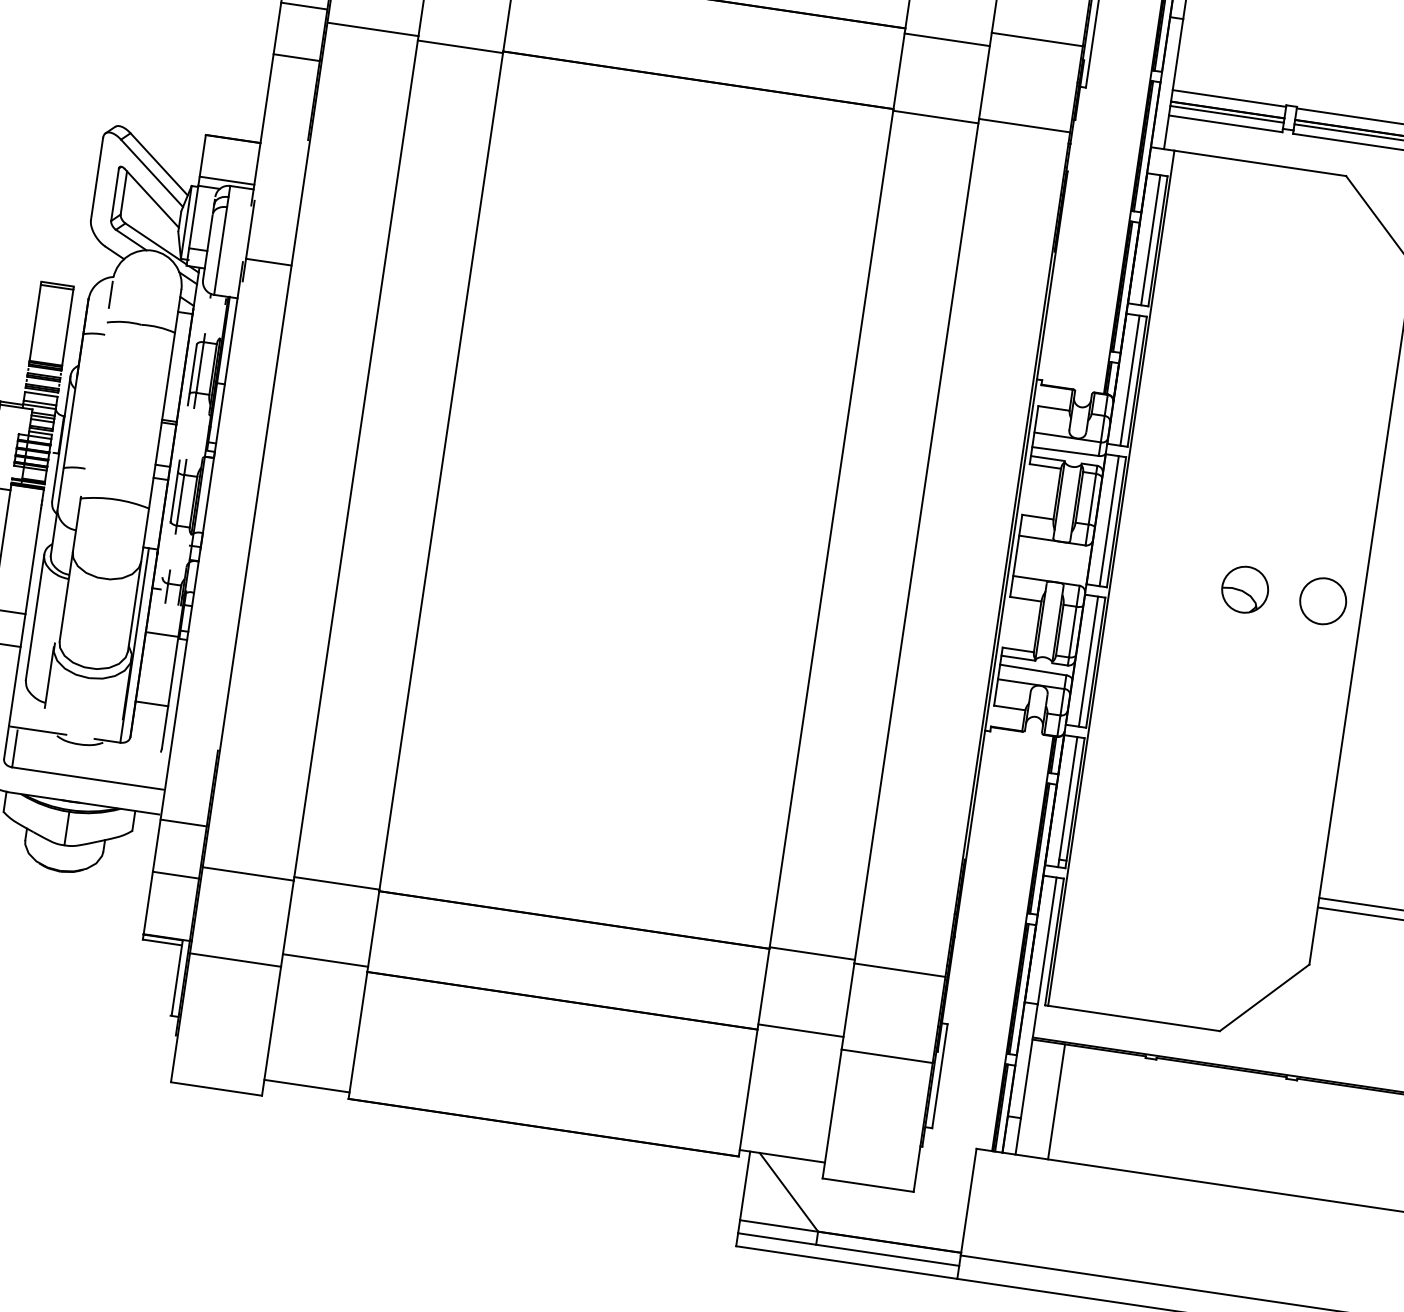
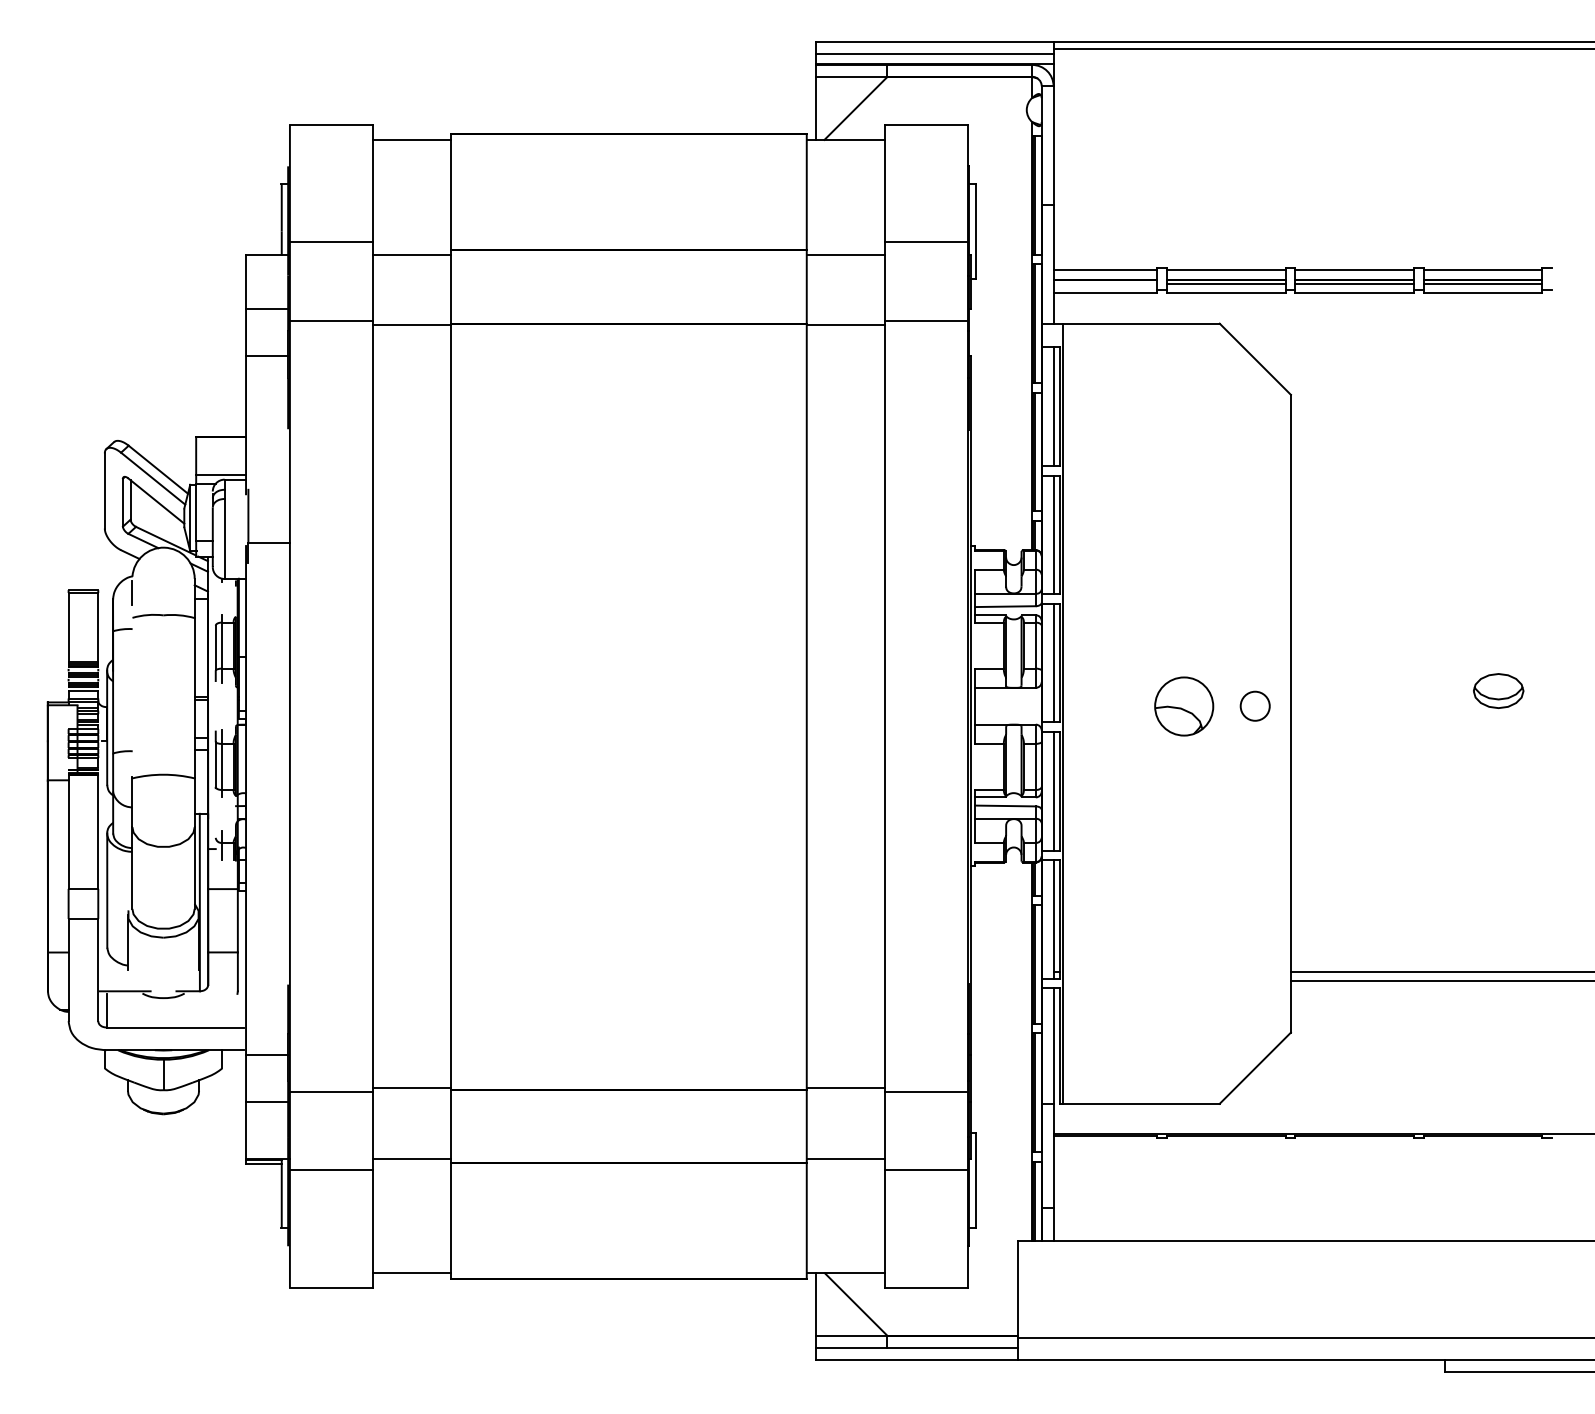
line: (1227, 114) -> (1105, 284), removed
part: (1244, 588) -> (1183, 705), size x1.4
circle: (1322, 600) -> (1254, 705), size x0.7
line: (1056, 1101) -> (1083, 1188), removed

